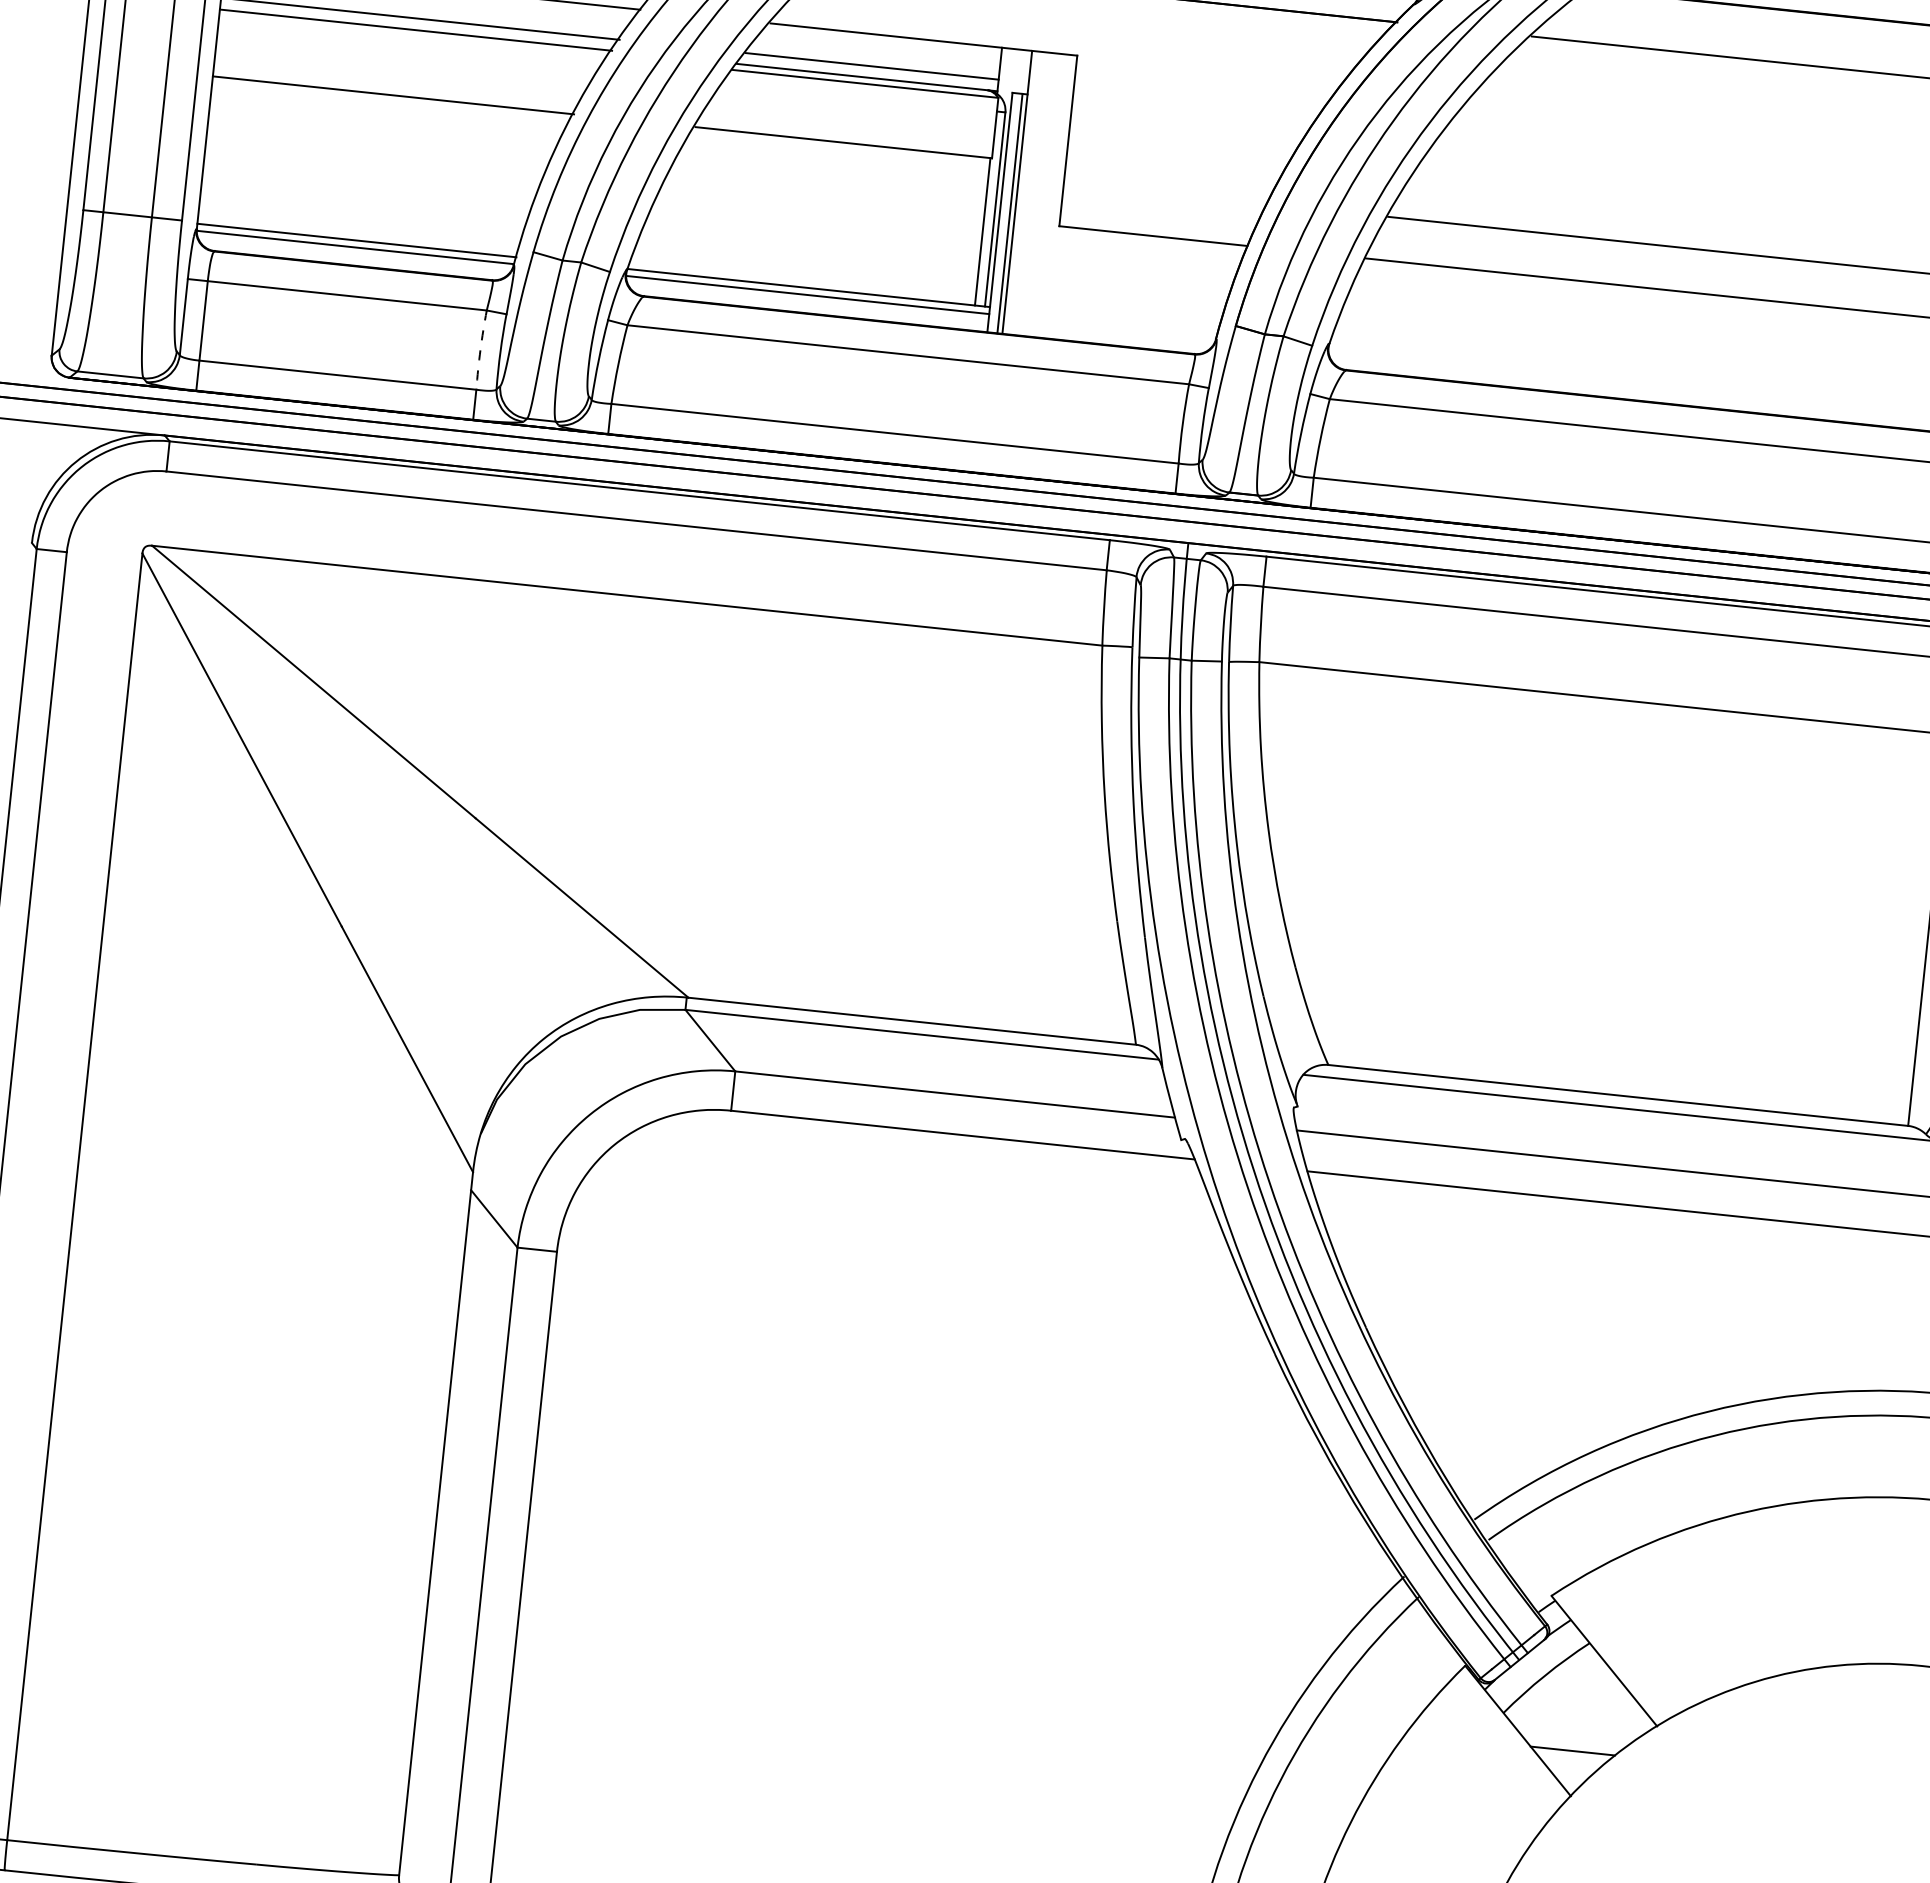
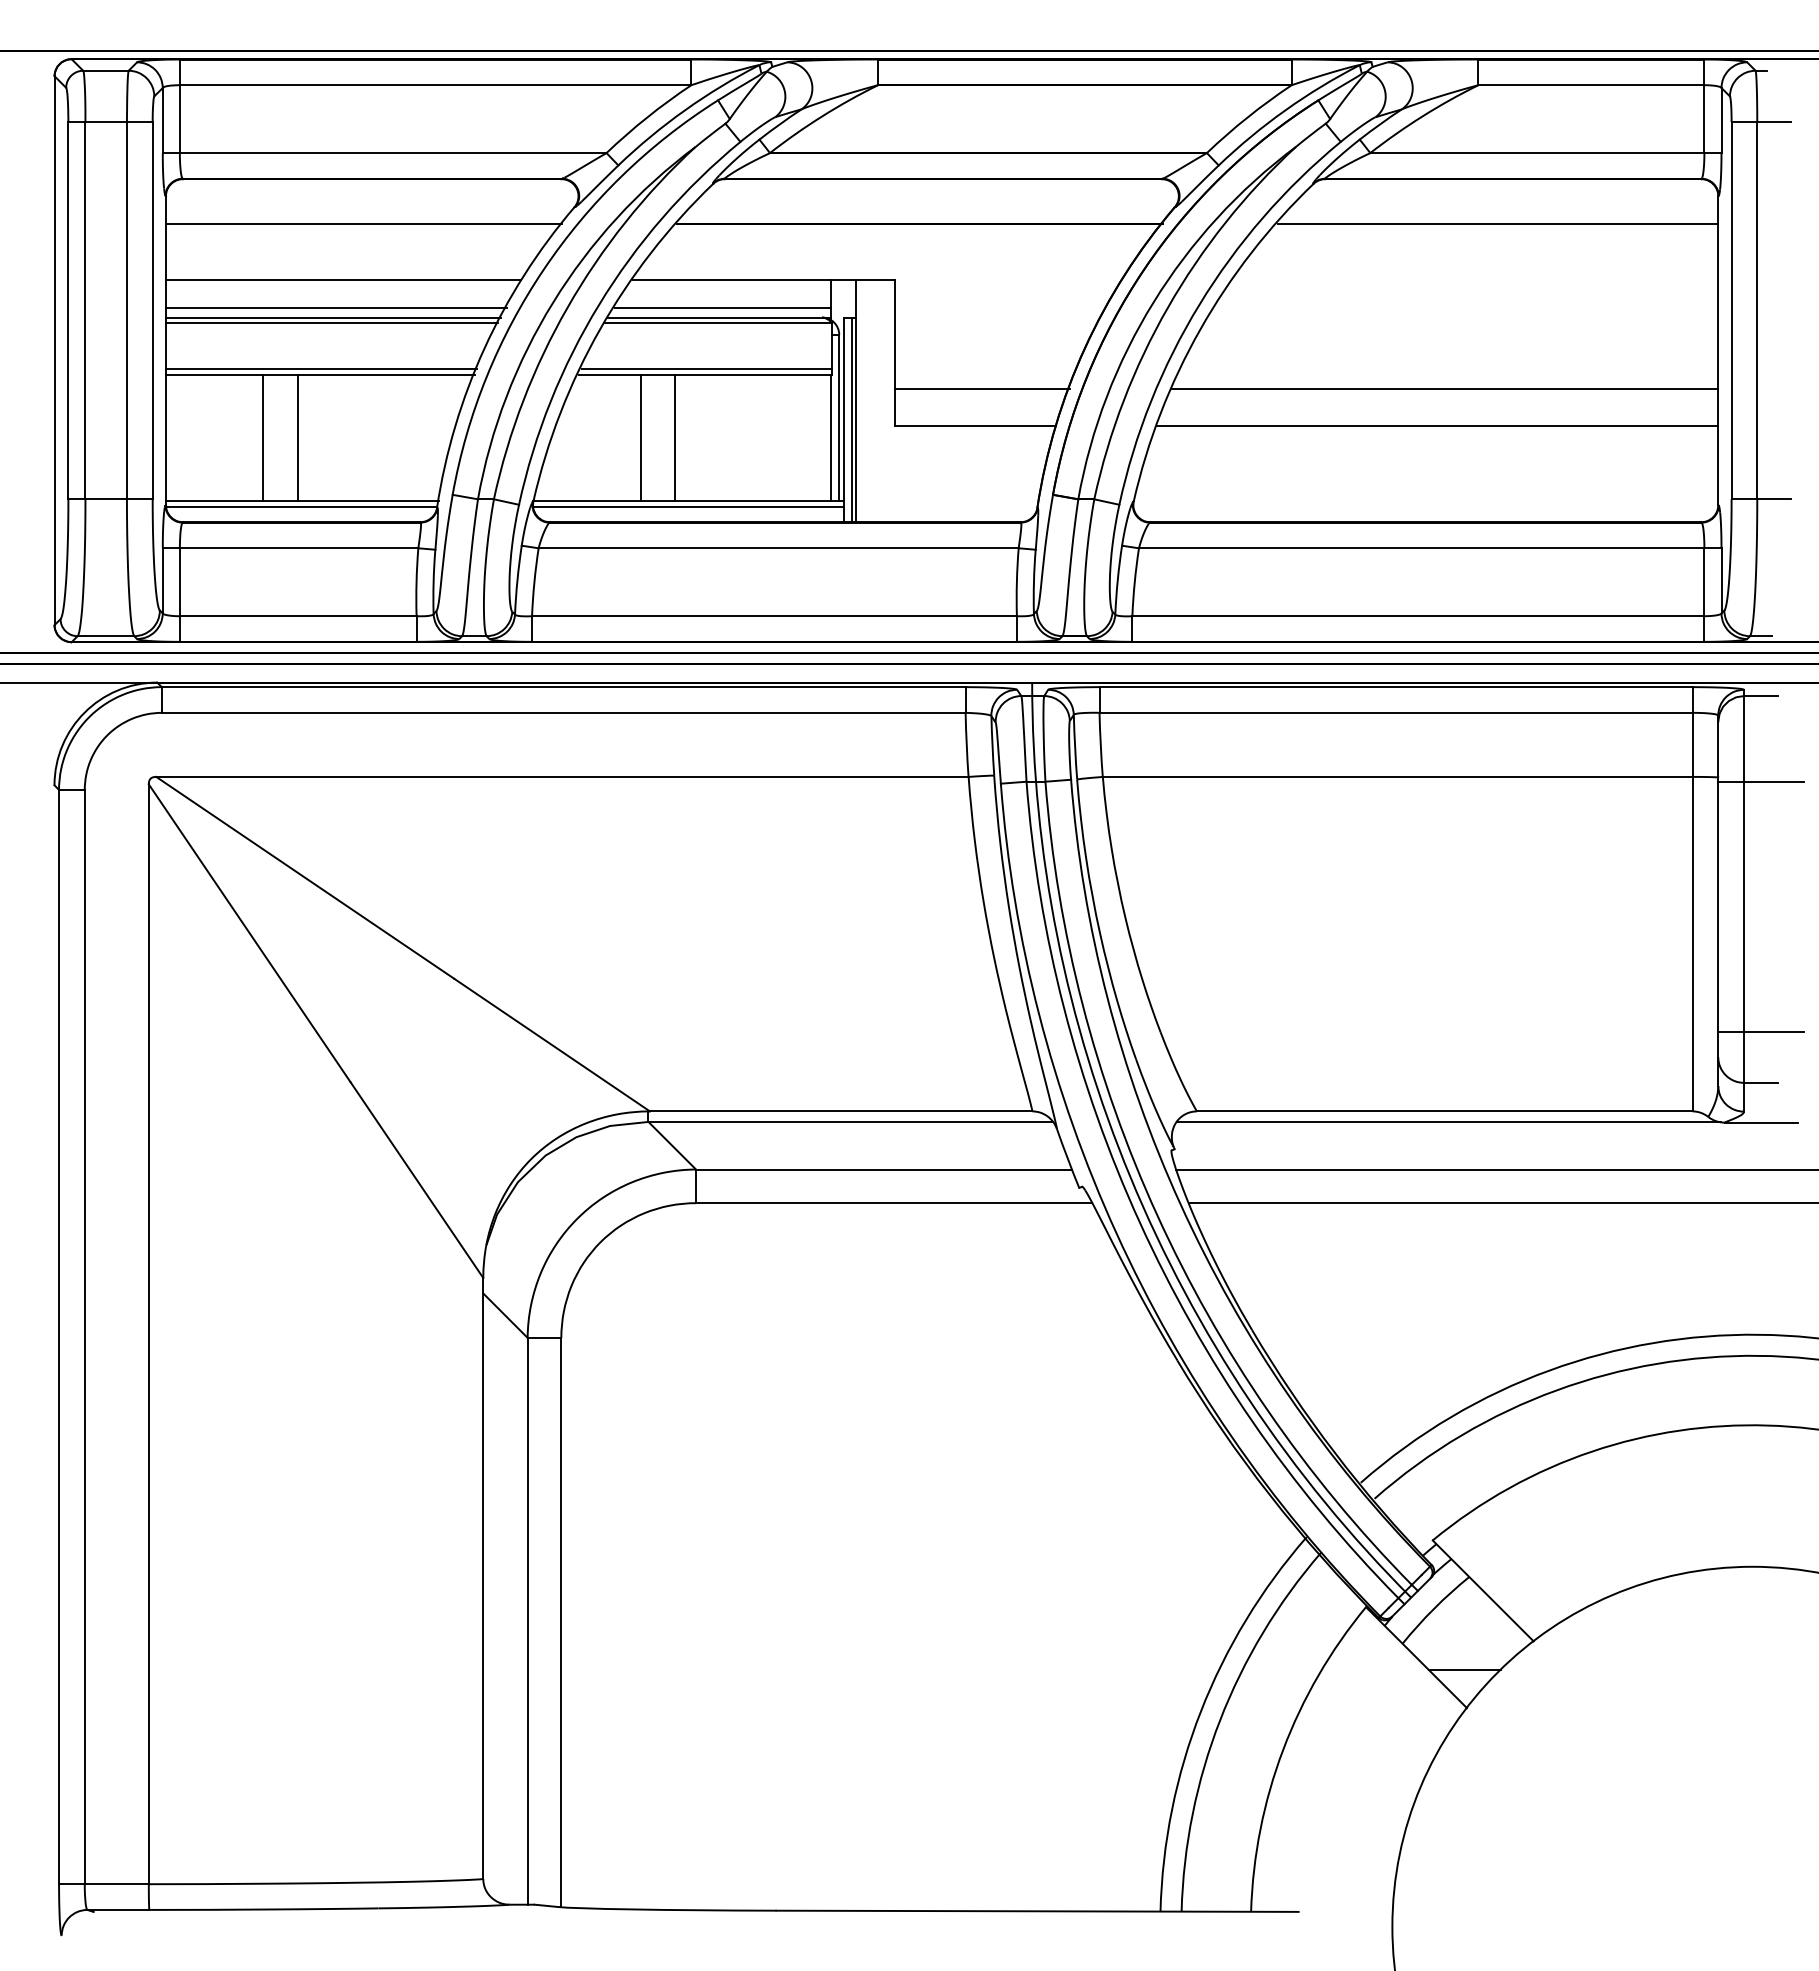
line: (412, 36) -> (331, 323), added
line: (394, 88) -> (320, 368), added
line: (845, 135) -> (706, 368), added
line: (319, 161) -> (263, 437), added
line: (359, 166) -> (297, 437), added
line: (1165, 193) -> (981, 389), added
line: (760, 208) -> (640, 437), added
line: (800, 212) -> (674, 437), added
arc: (480, 350) -> (416, 582), dashed -> solid

